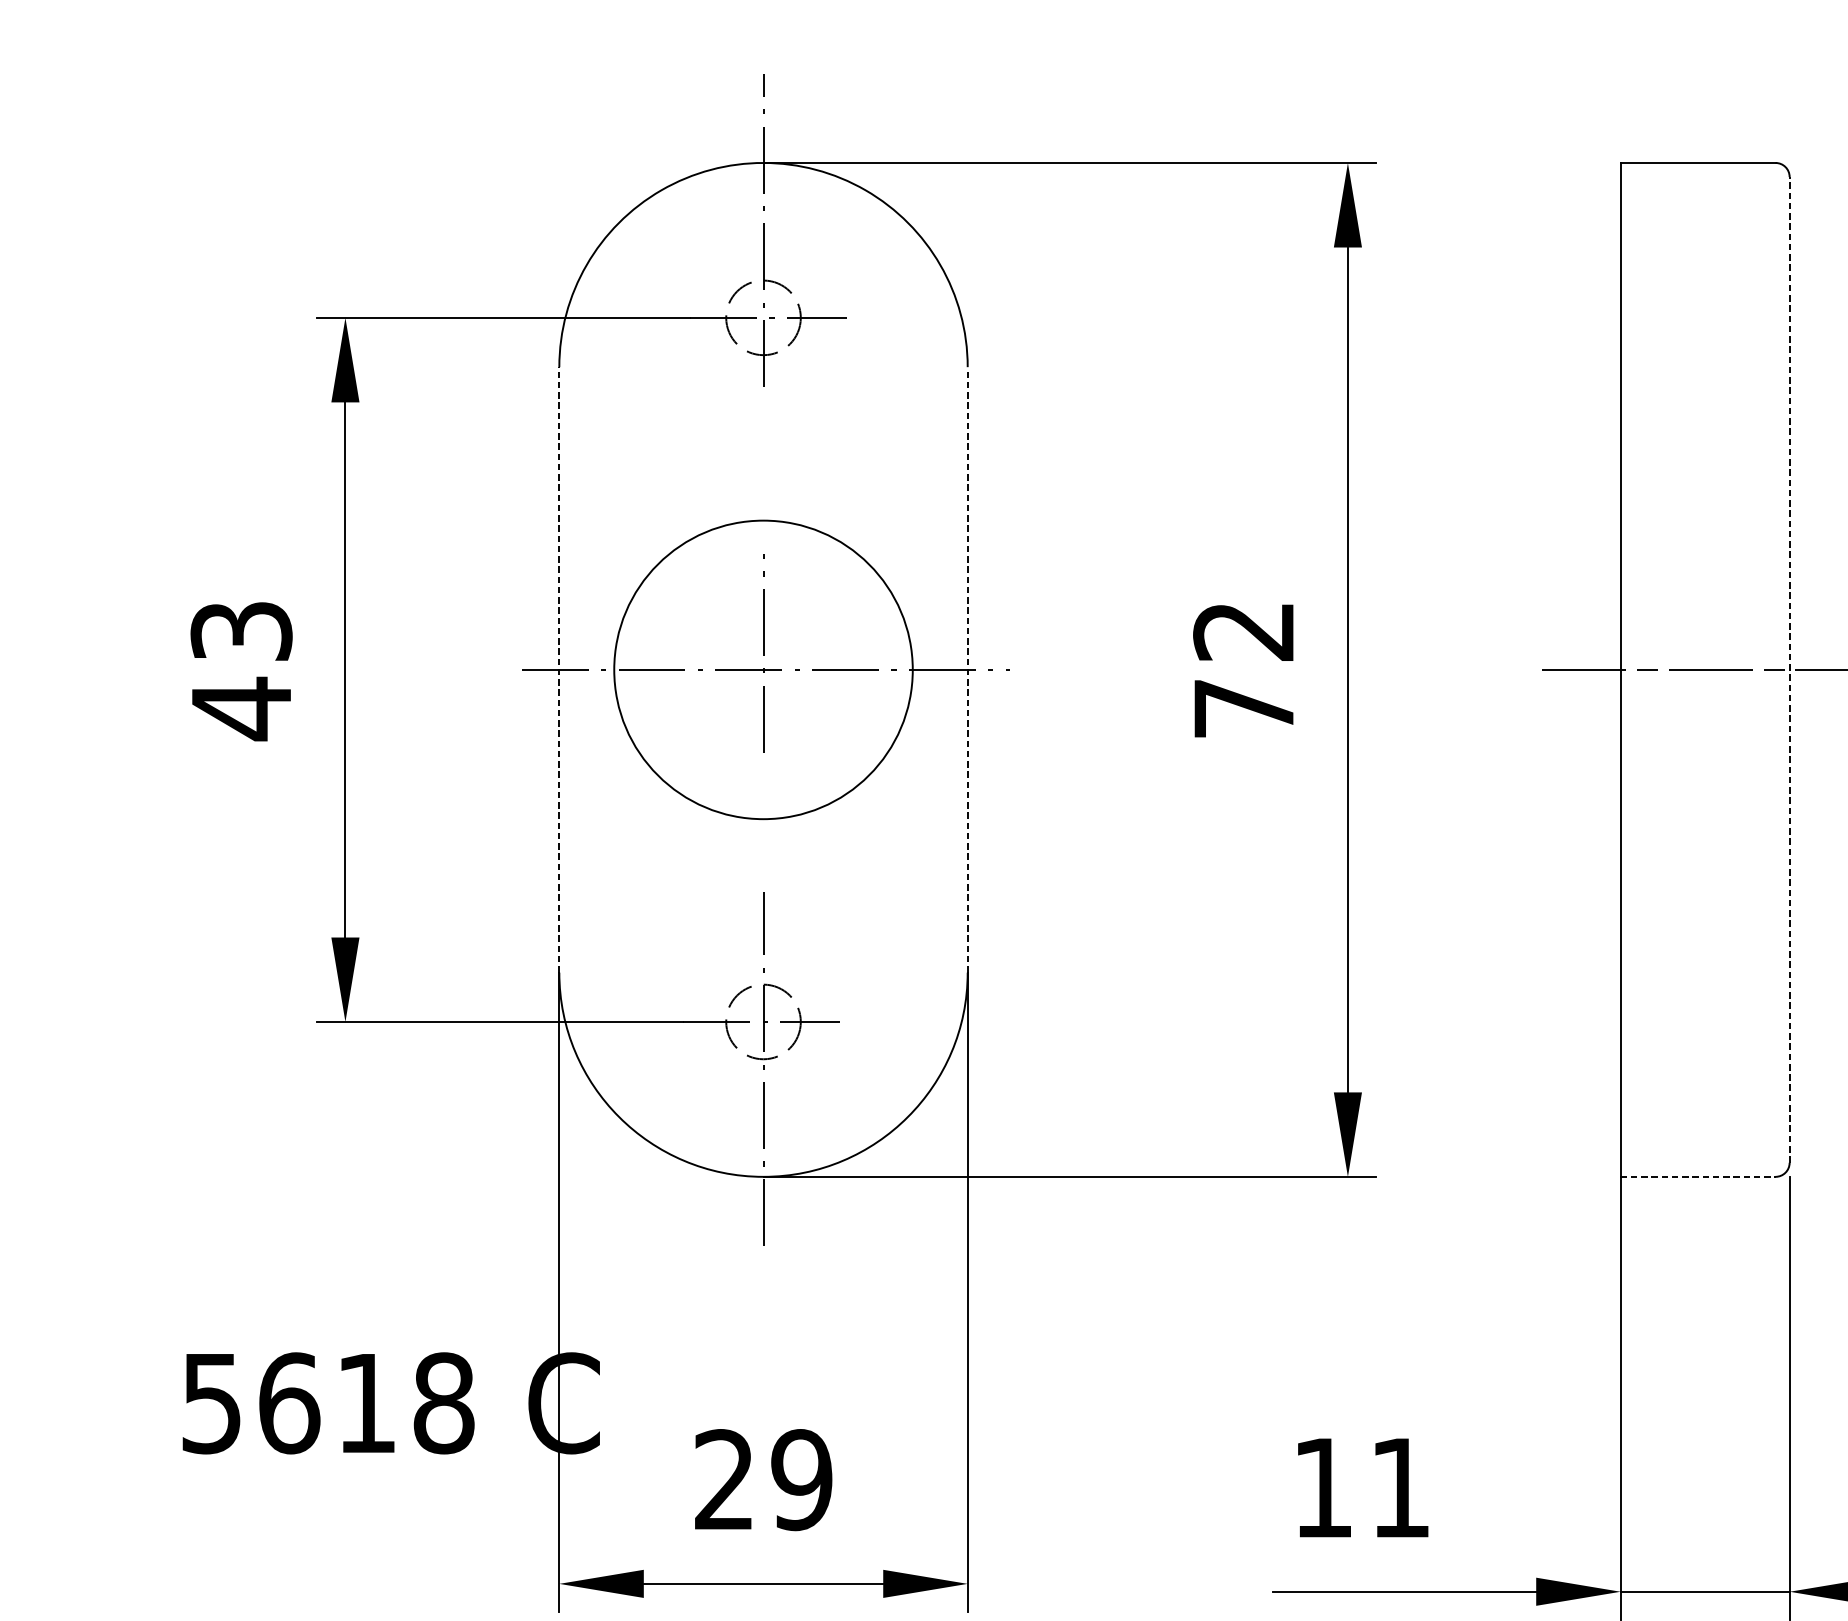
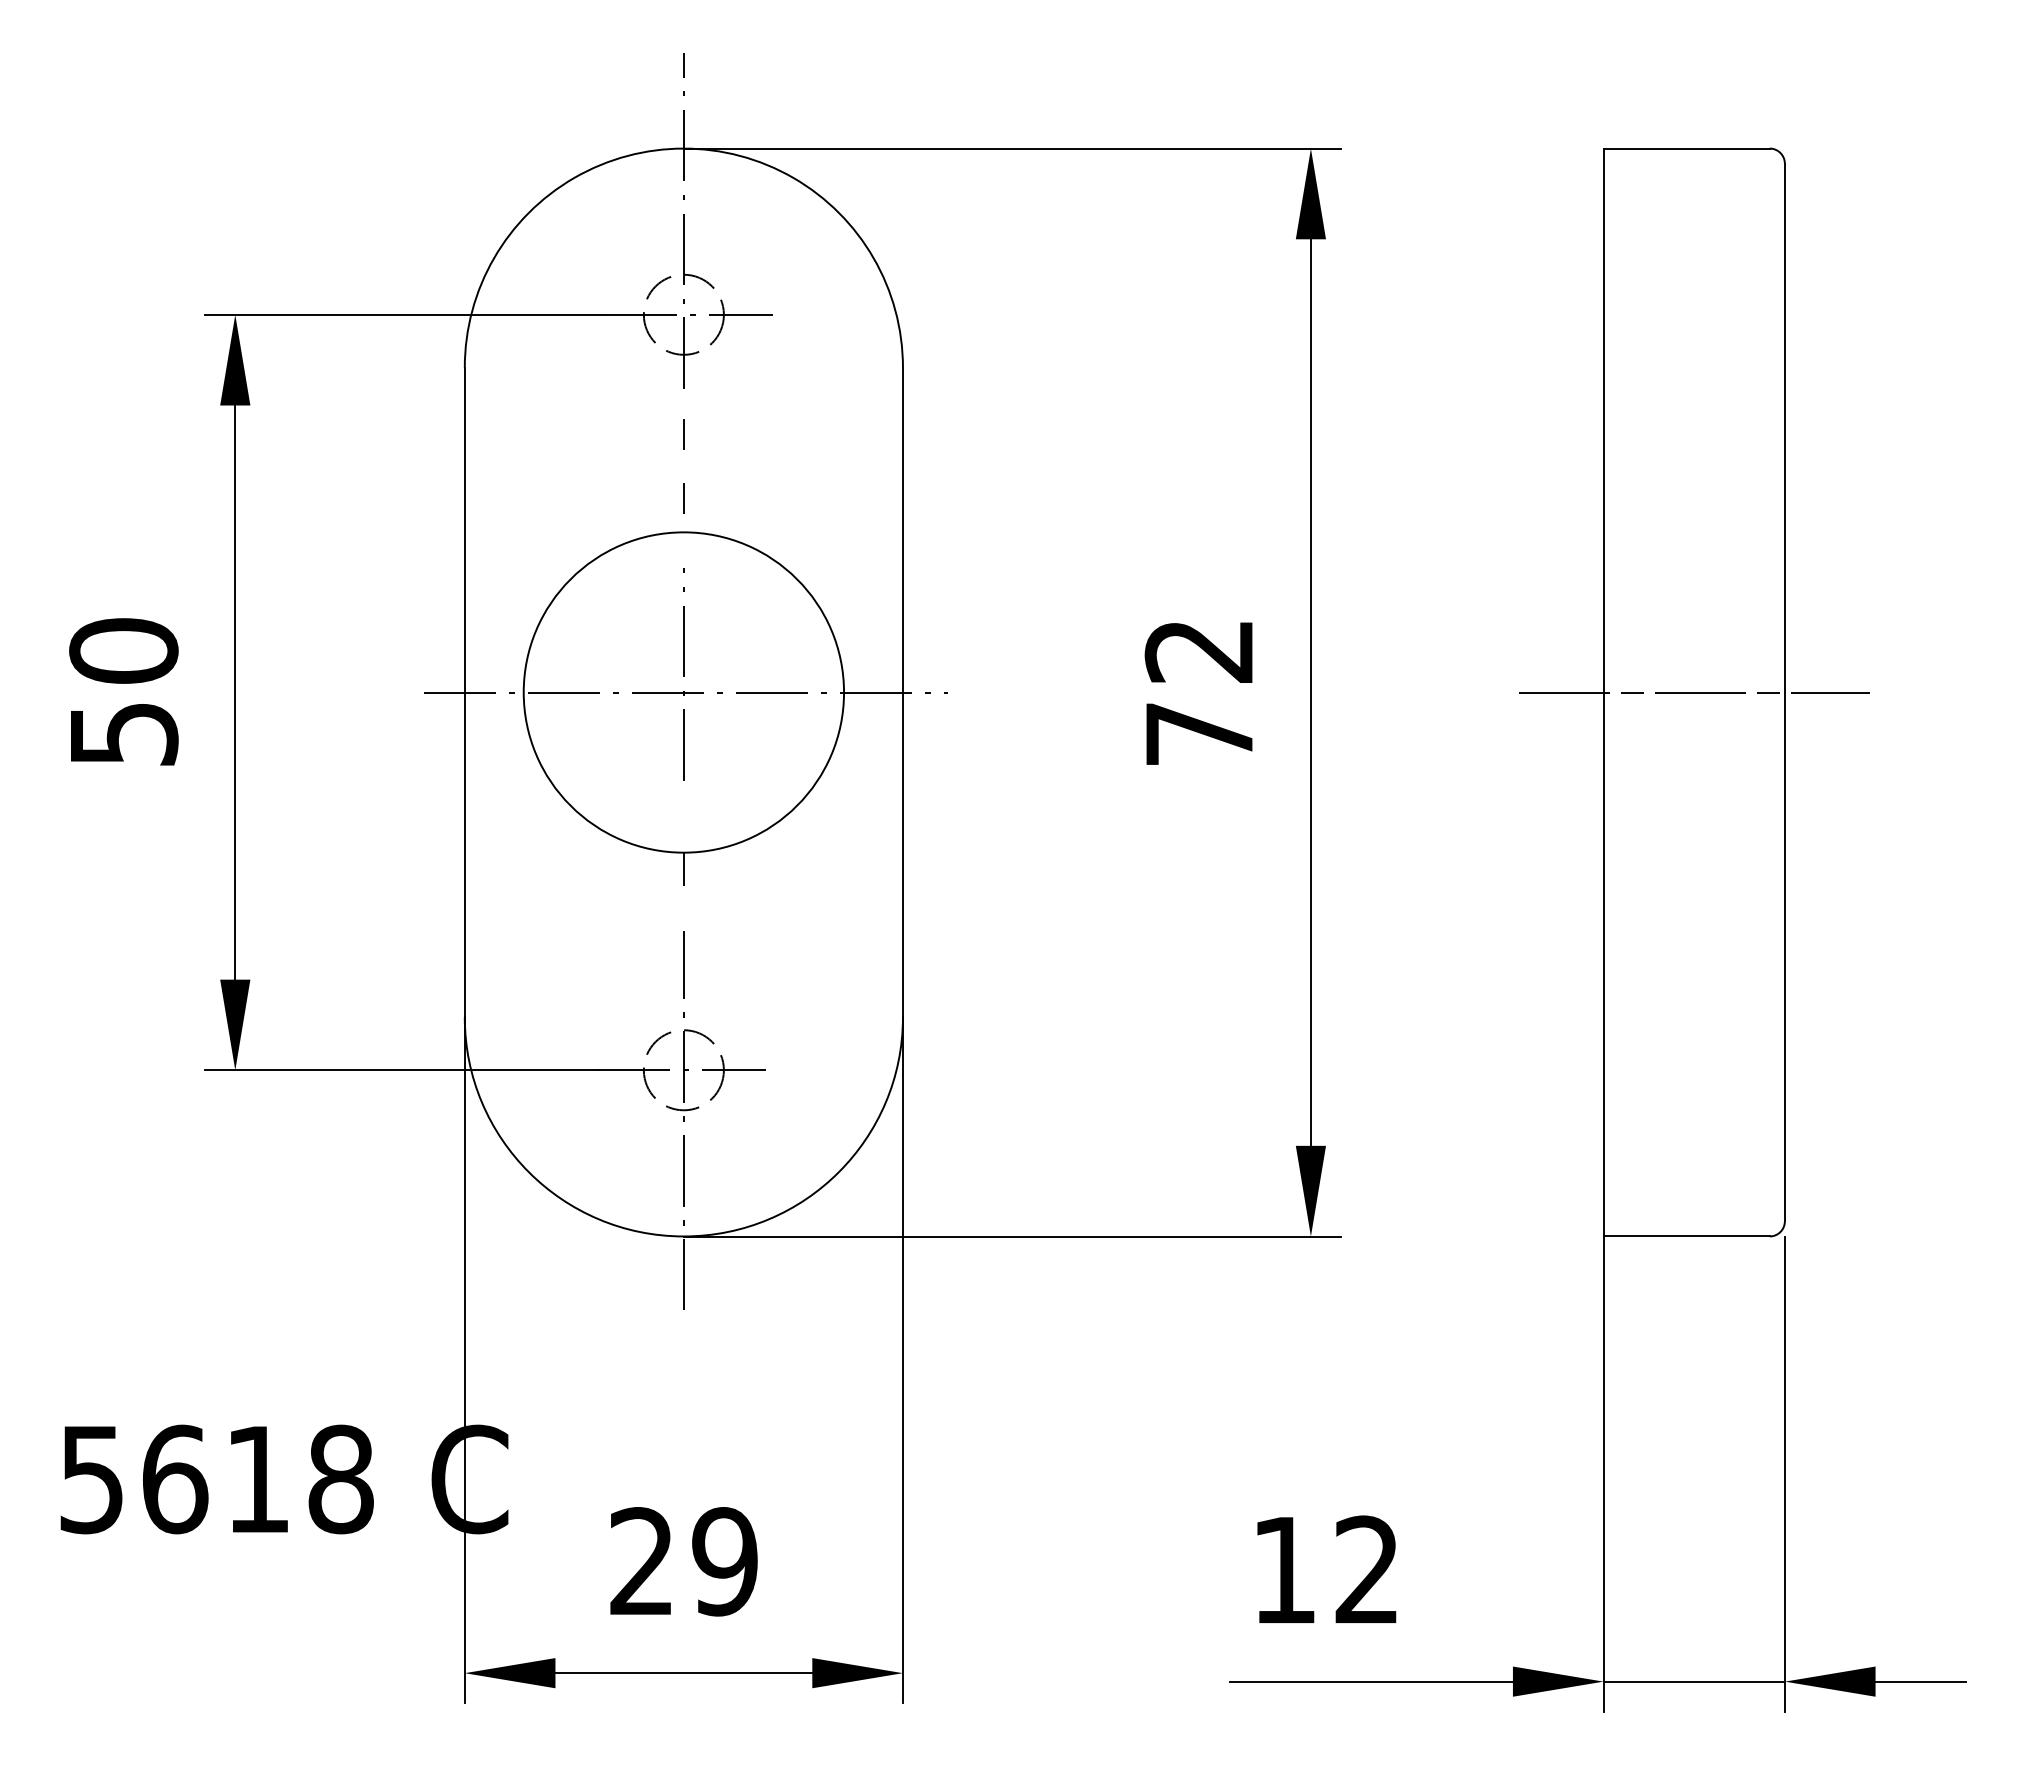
line: (763, 428) -> (683, 433), added
line: (763, 489) -> (683, 498), added
line: (559, 669) -> (464, 692), dashed -> solid
line: (967, 669) -> (902, 692), dashed -> solid
line: (1789, 669) -> (1784, 692), dashed -> solid
text: (241, 670) -> (123, 693), 43 -> 50
line: (763, 833) -> (683, 868), added
line: (1698, 1176) -> (1687, 1236), dashed -> solid
text: (1399, 1487) -> (1366, 1569), 11 -> 12

